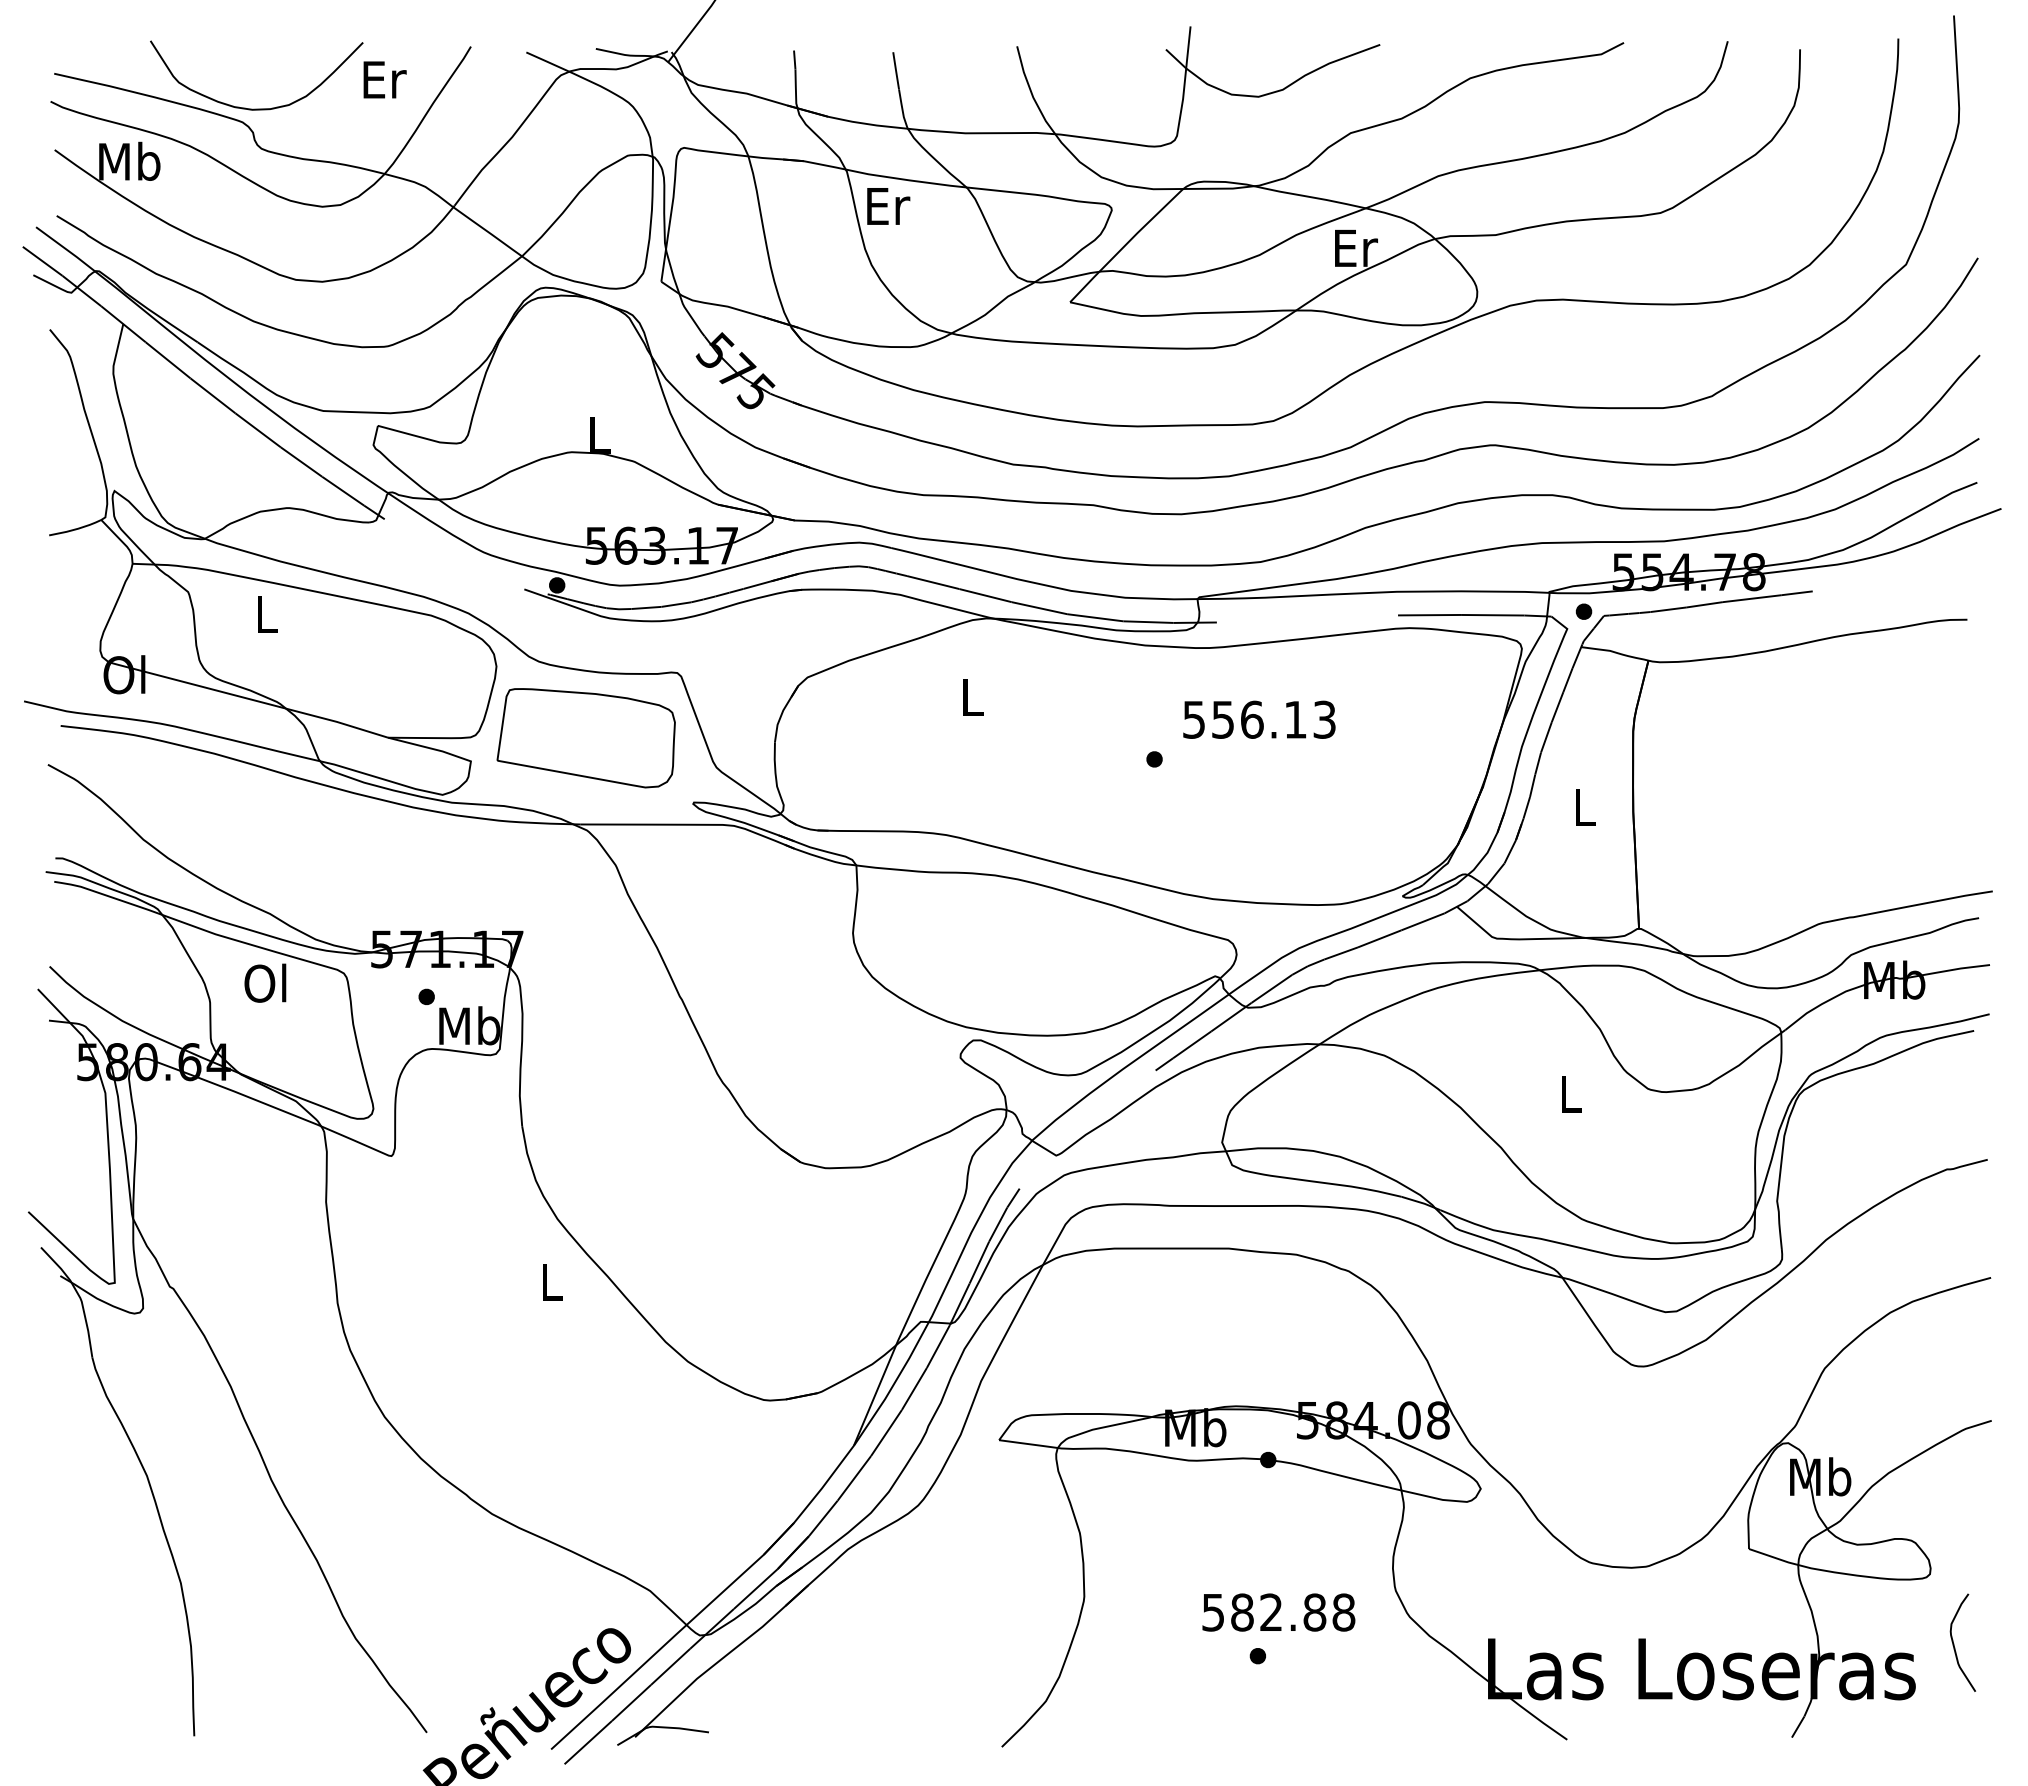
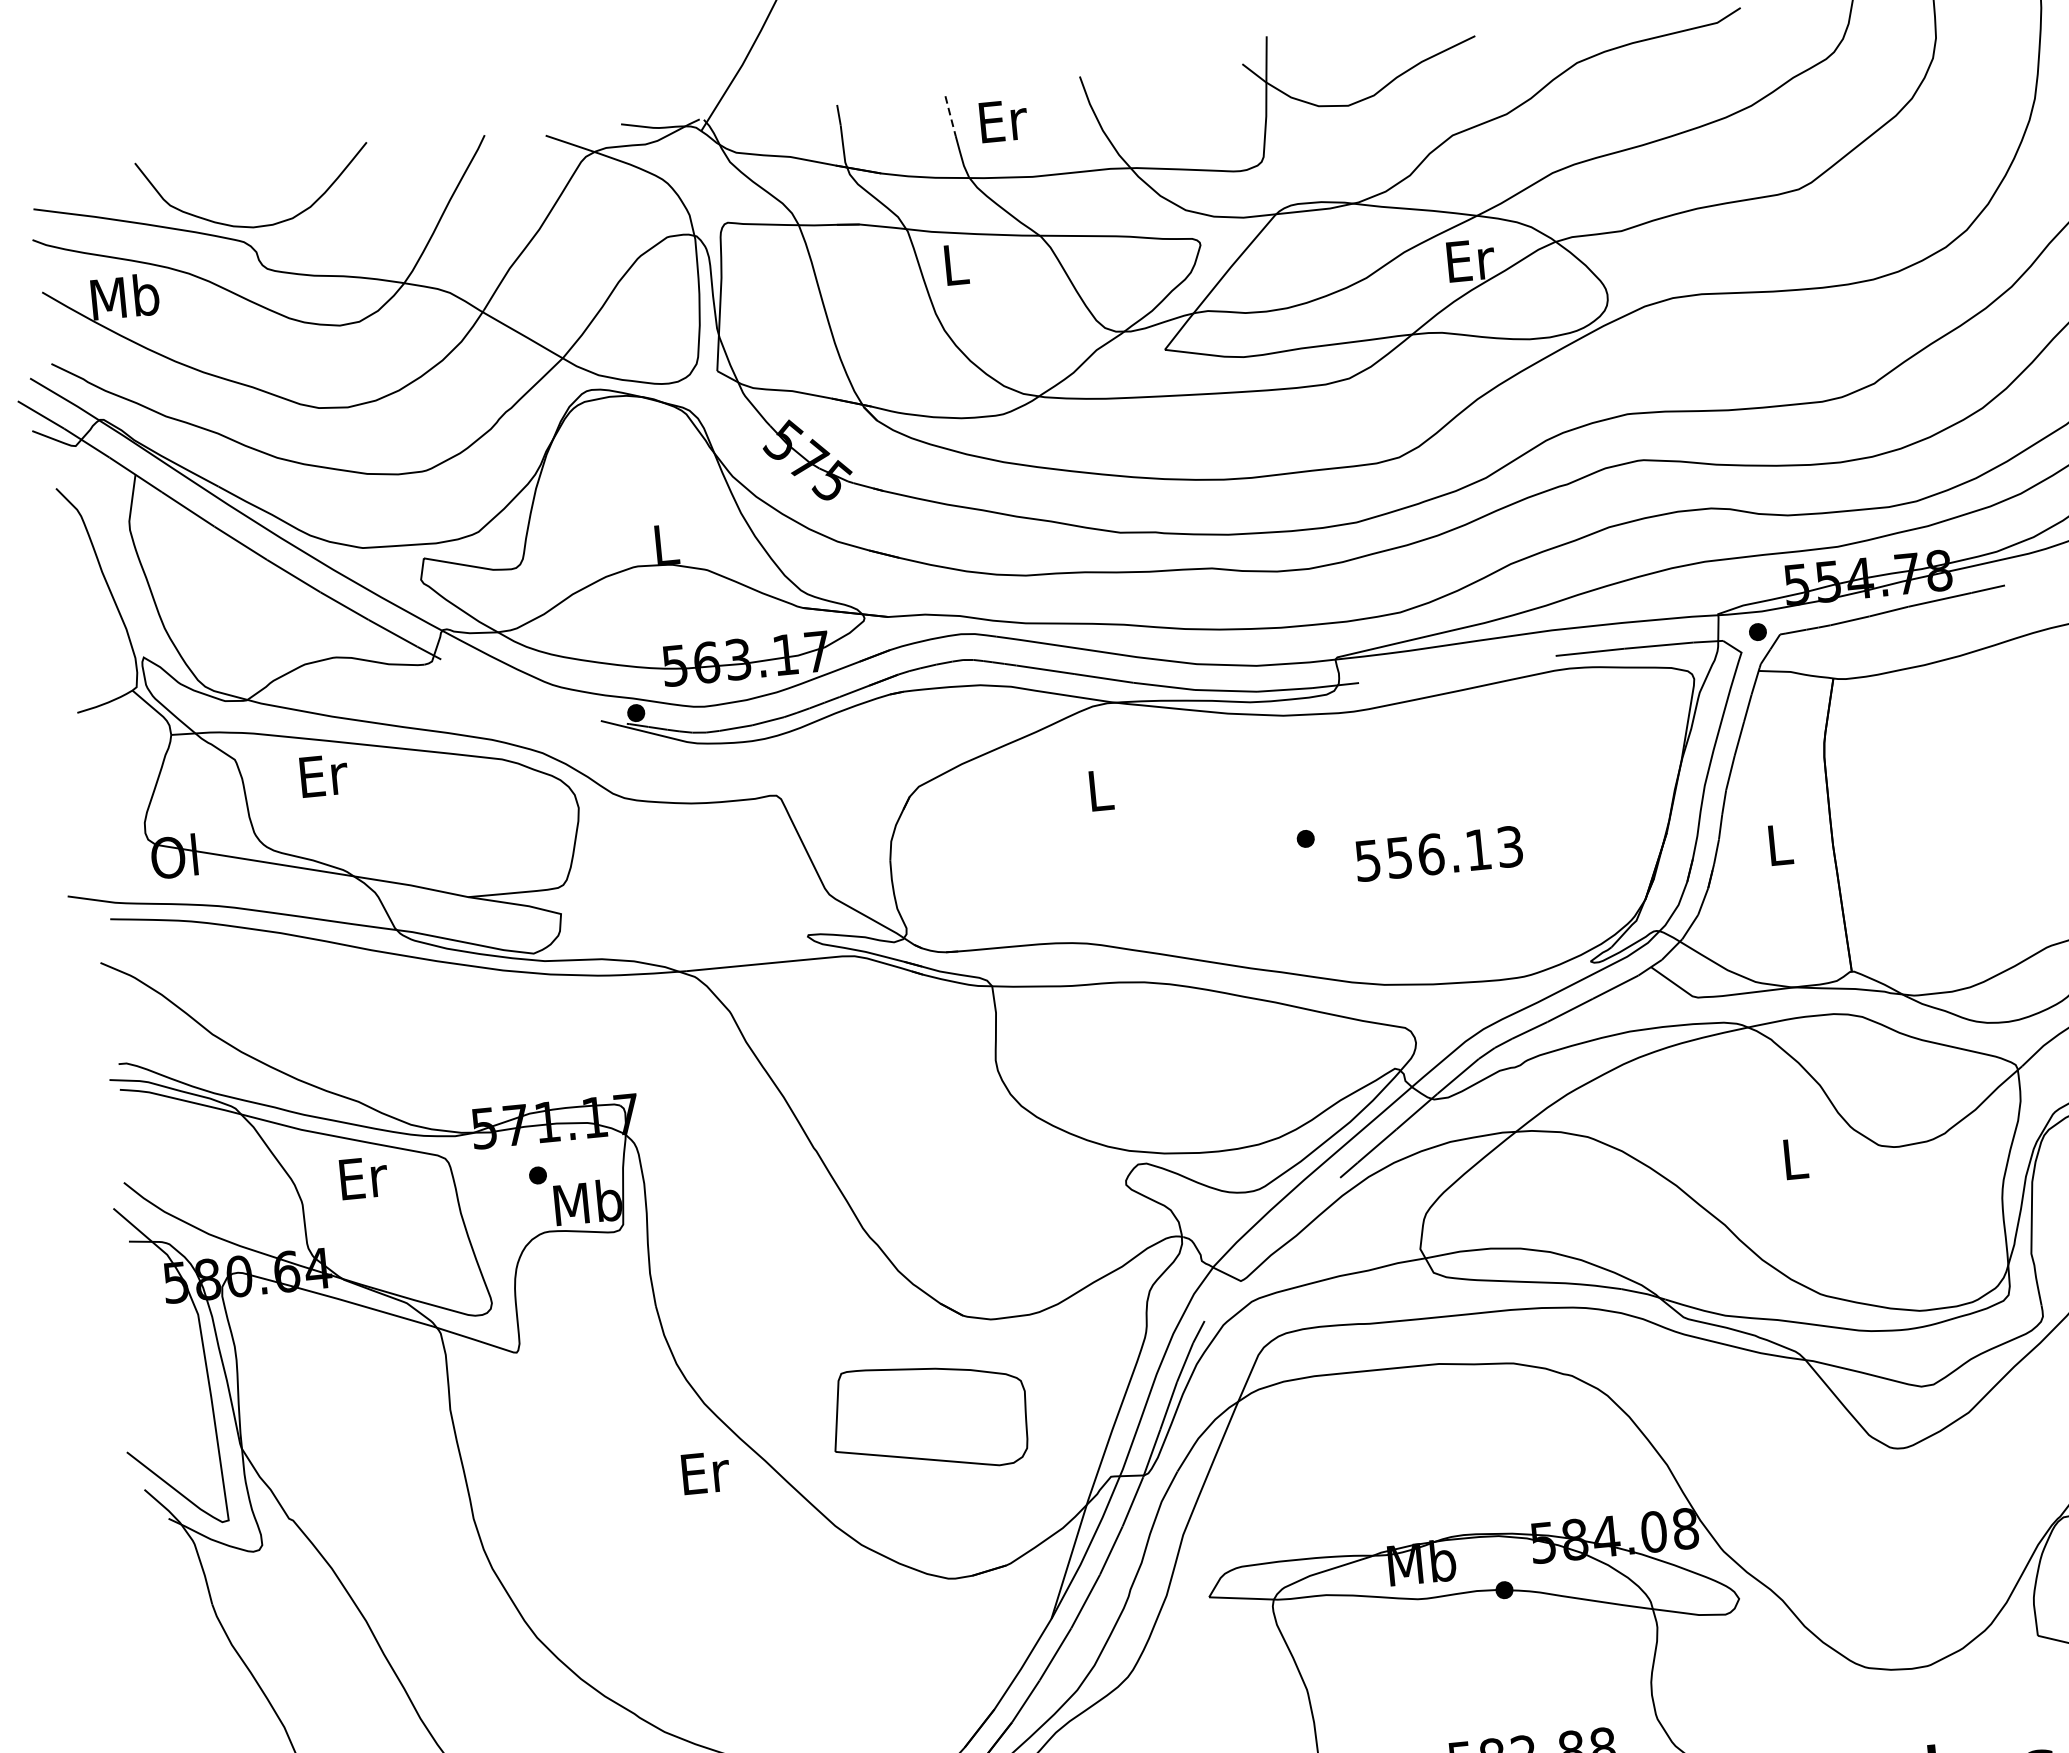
line: (896, 70) -> (950, 115), solid -> dashed
text: (384, 79) -> (1003, 120), moved
text: (888, 206) -> (956, 264), Er -> L
text: (267, 614) -> (323, 775), L -> Er
text: (1259, 719) -> (1439, 853), moved
part: (585, 738) -> (929, 1418), moved
text: (266, 982) -> (361, 1176), Ol -> Er
text: (552, 1281) -> (705, 1472), L -> Er

